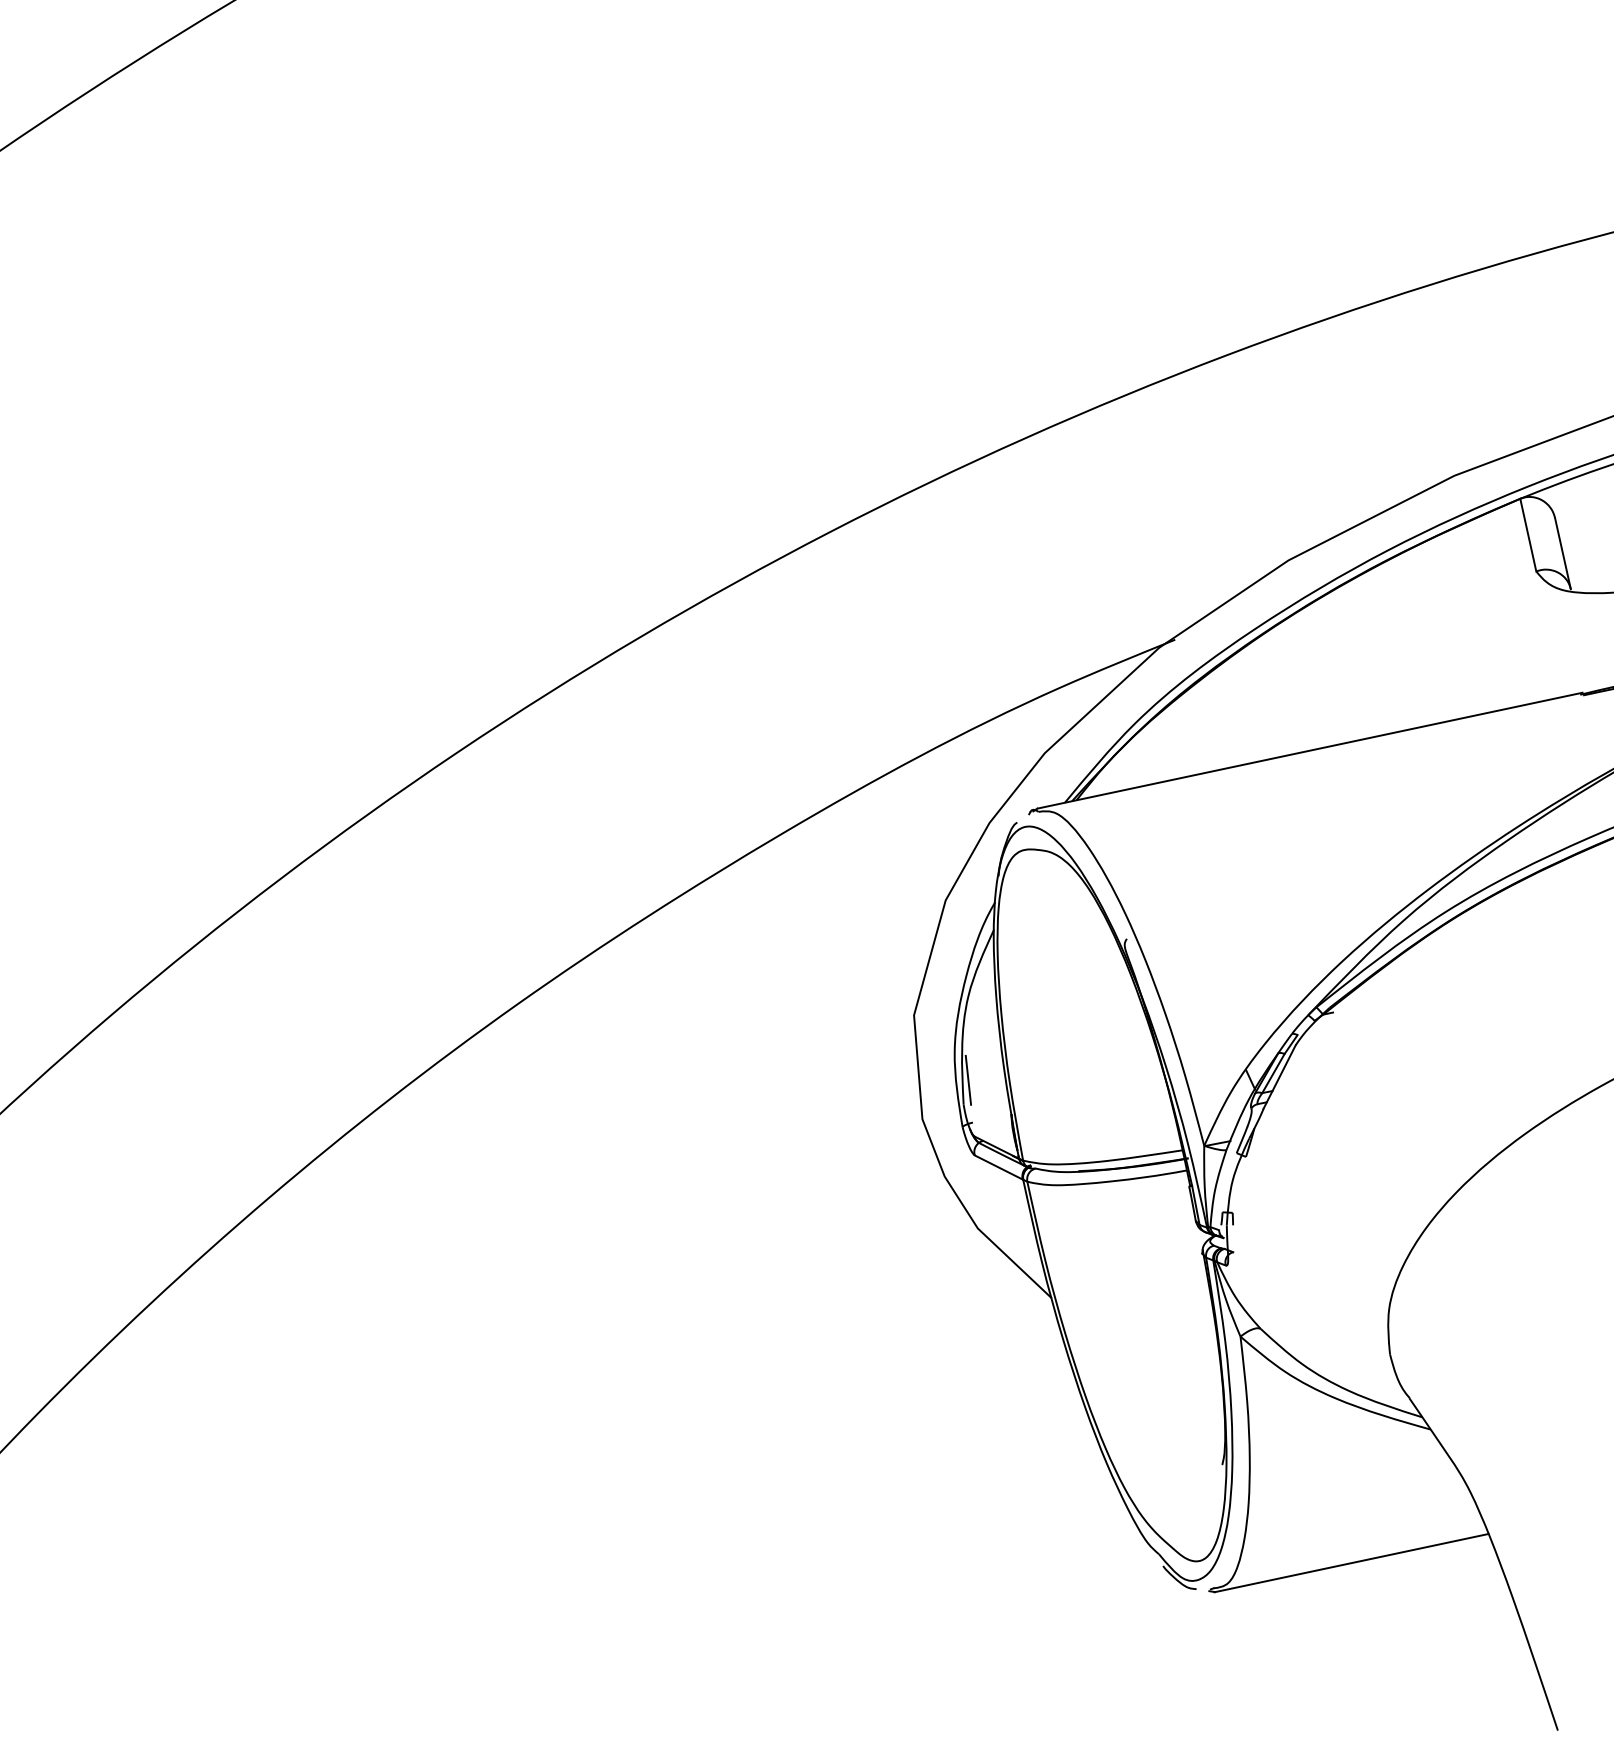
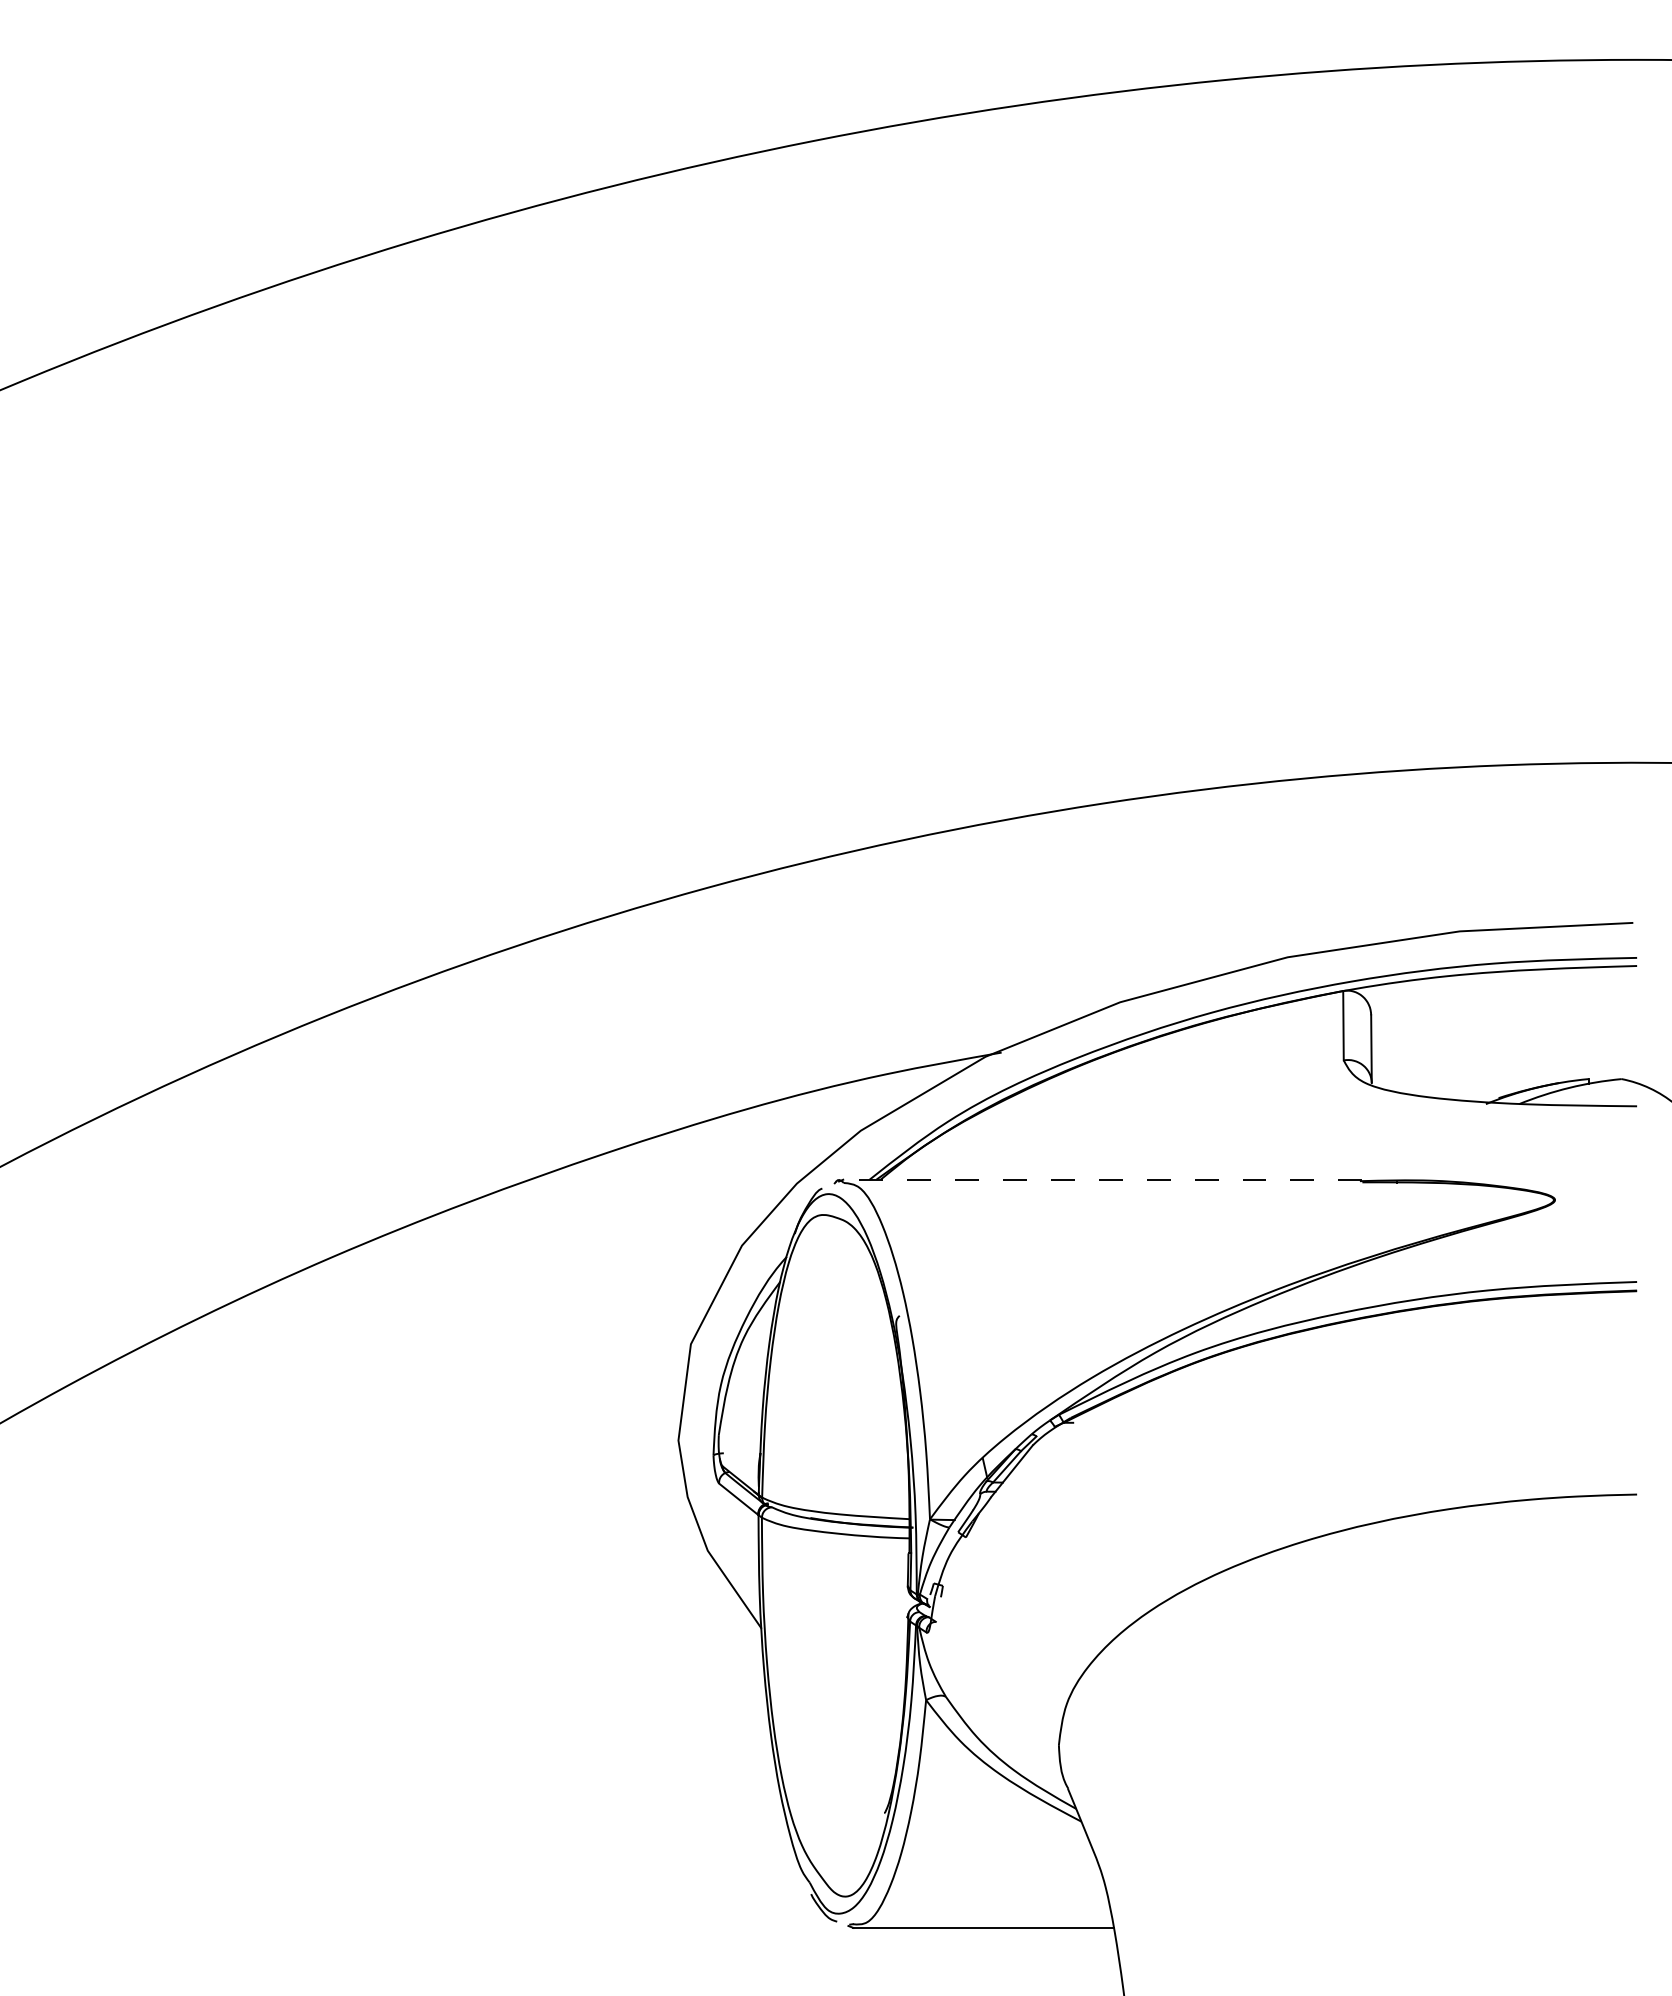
line: (1309, 750) -> (1102, 1179), solid -> dashed
line: (967, 1079) -> (727, 1413), removed

